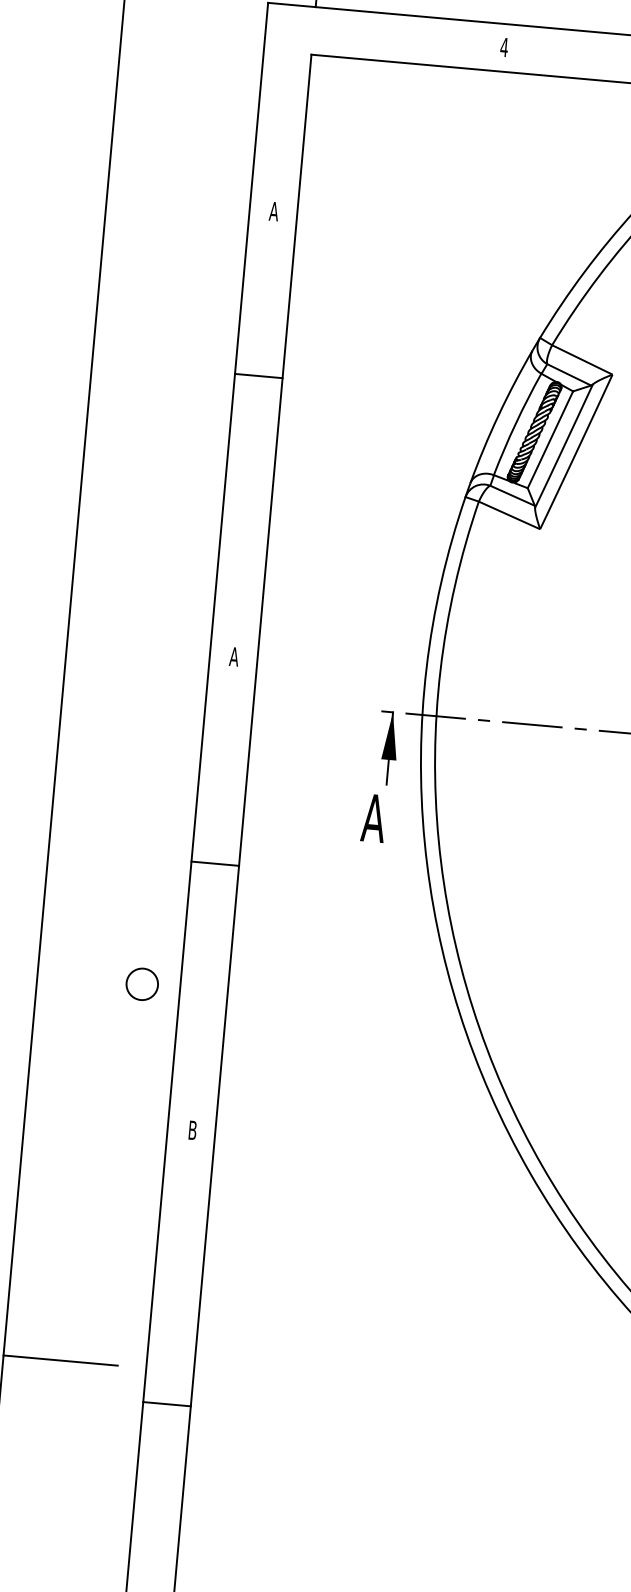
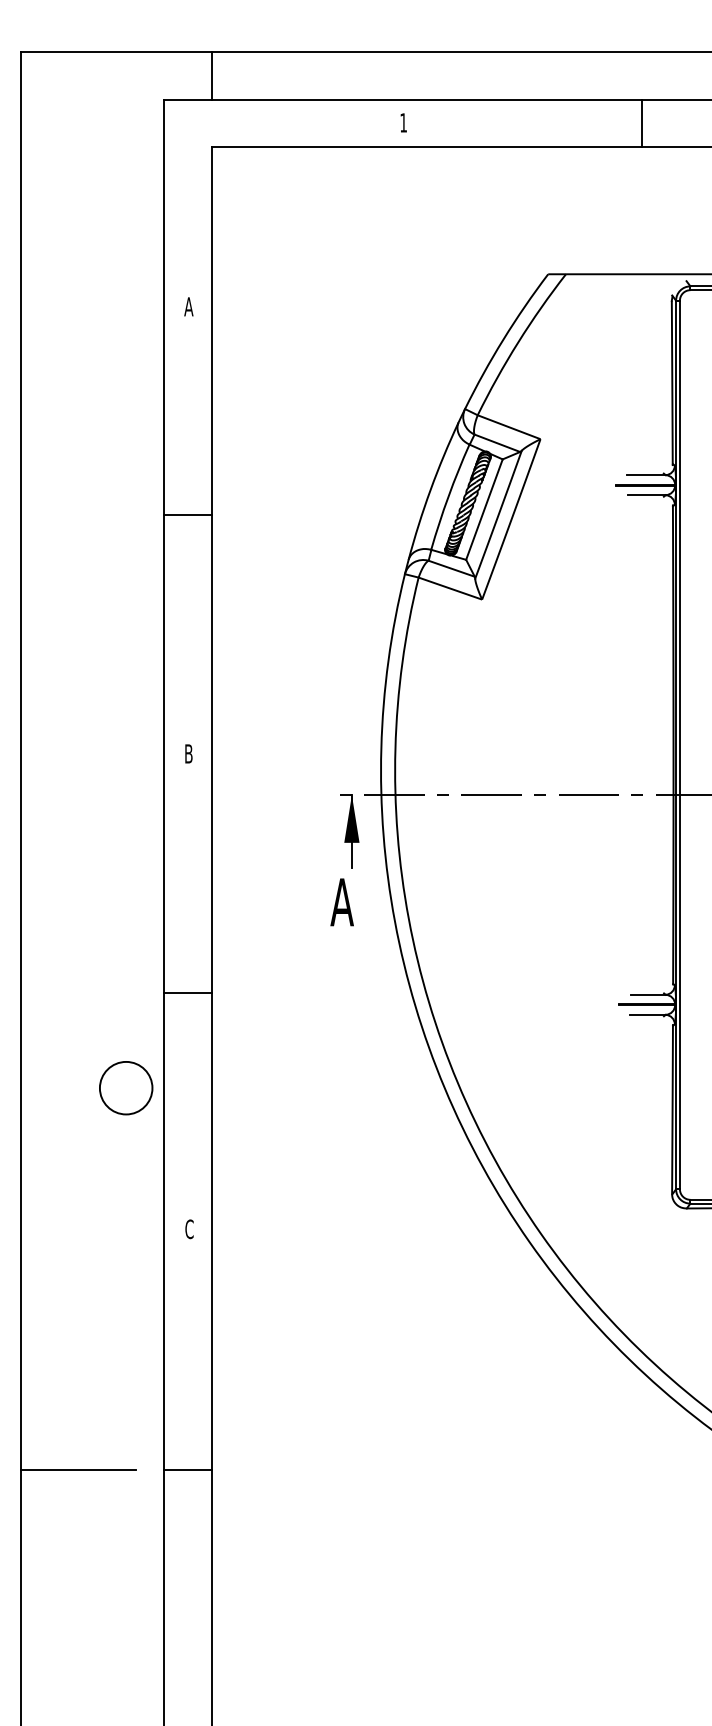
text: (504, 47) -> (403, 122), 4 -> 1
line: (258, 376) -> (188, 515), moved
text: (233, 656) -> (188, 753), A -> B
line: (215, 863) -> (188, 992), moved
circle: (142, 984) -> (126, 1088), size x1.67
text: (192, 1130) -> (189, 1229), B -> C
line: (167, 1404) -> (188, 1470), moved

